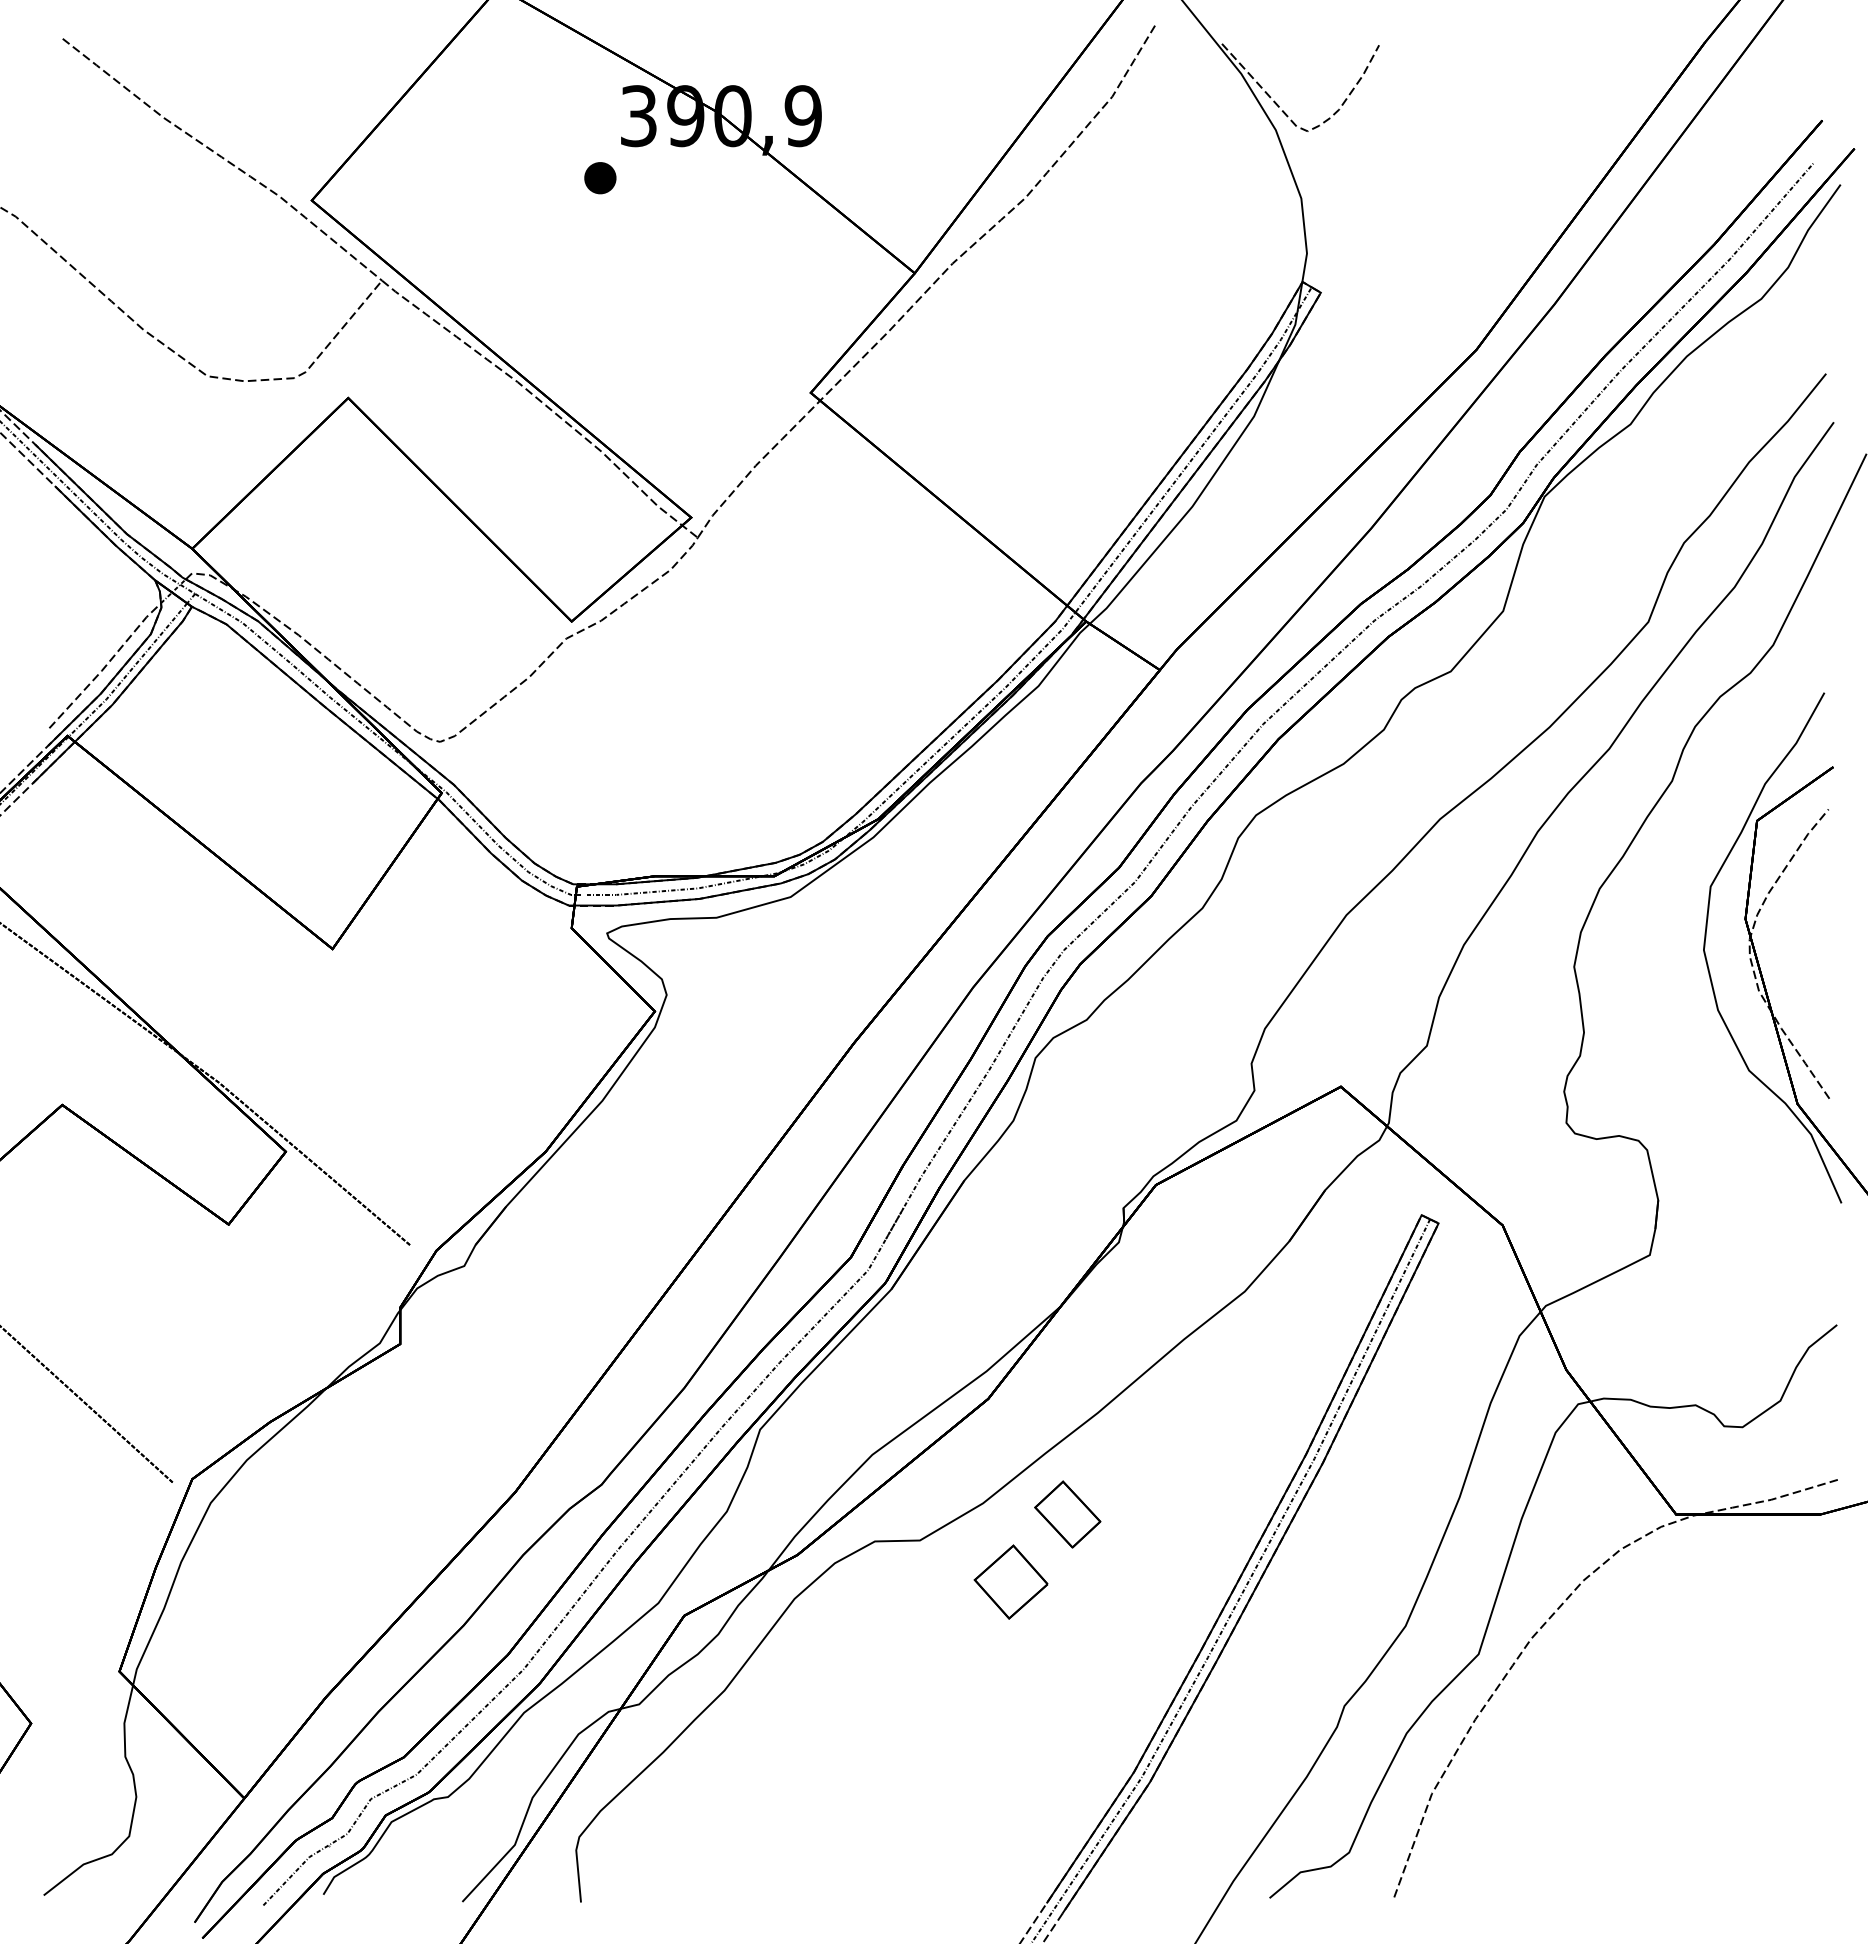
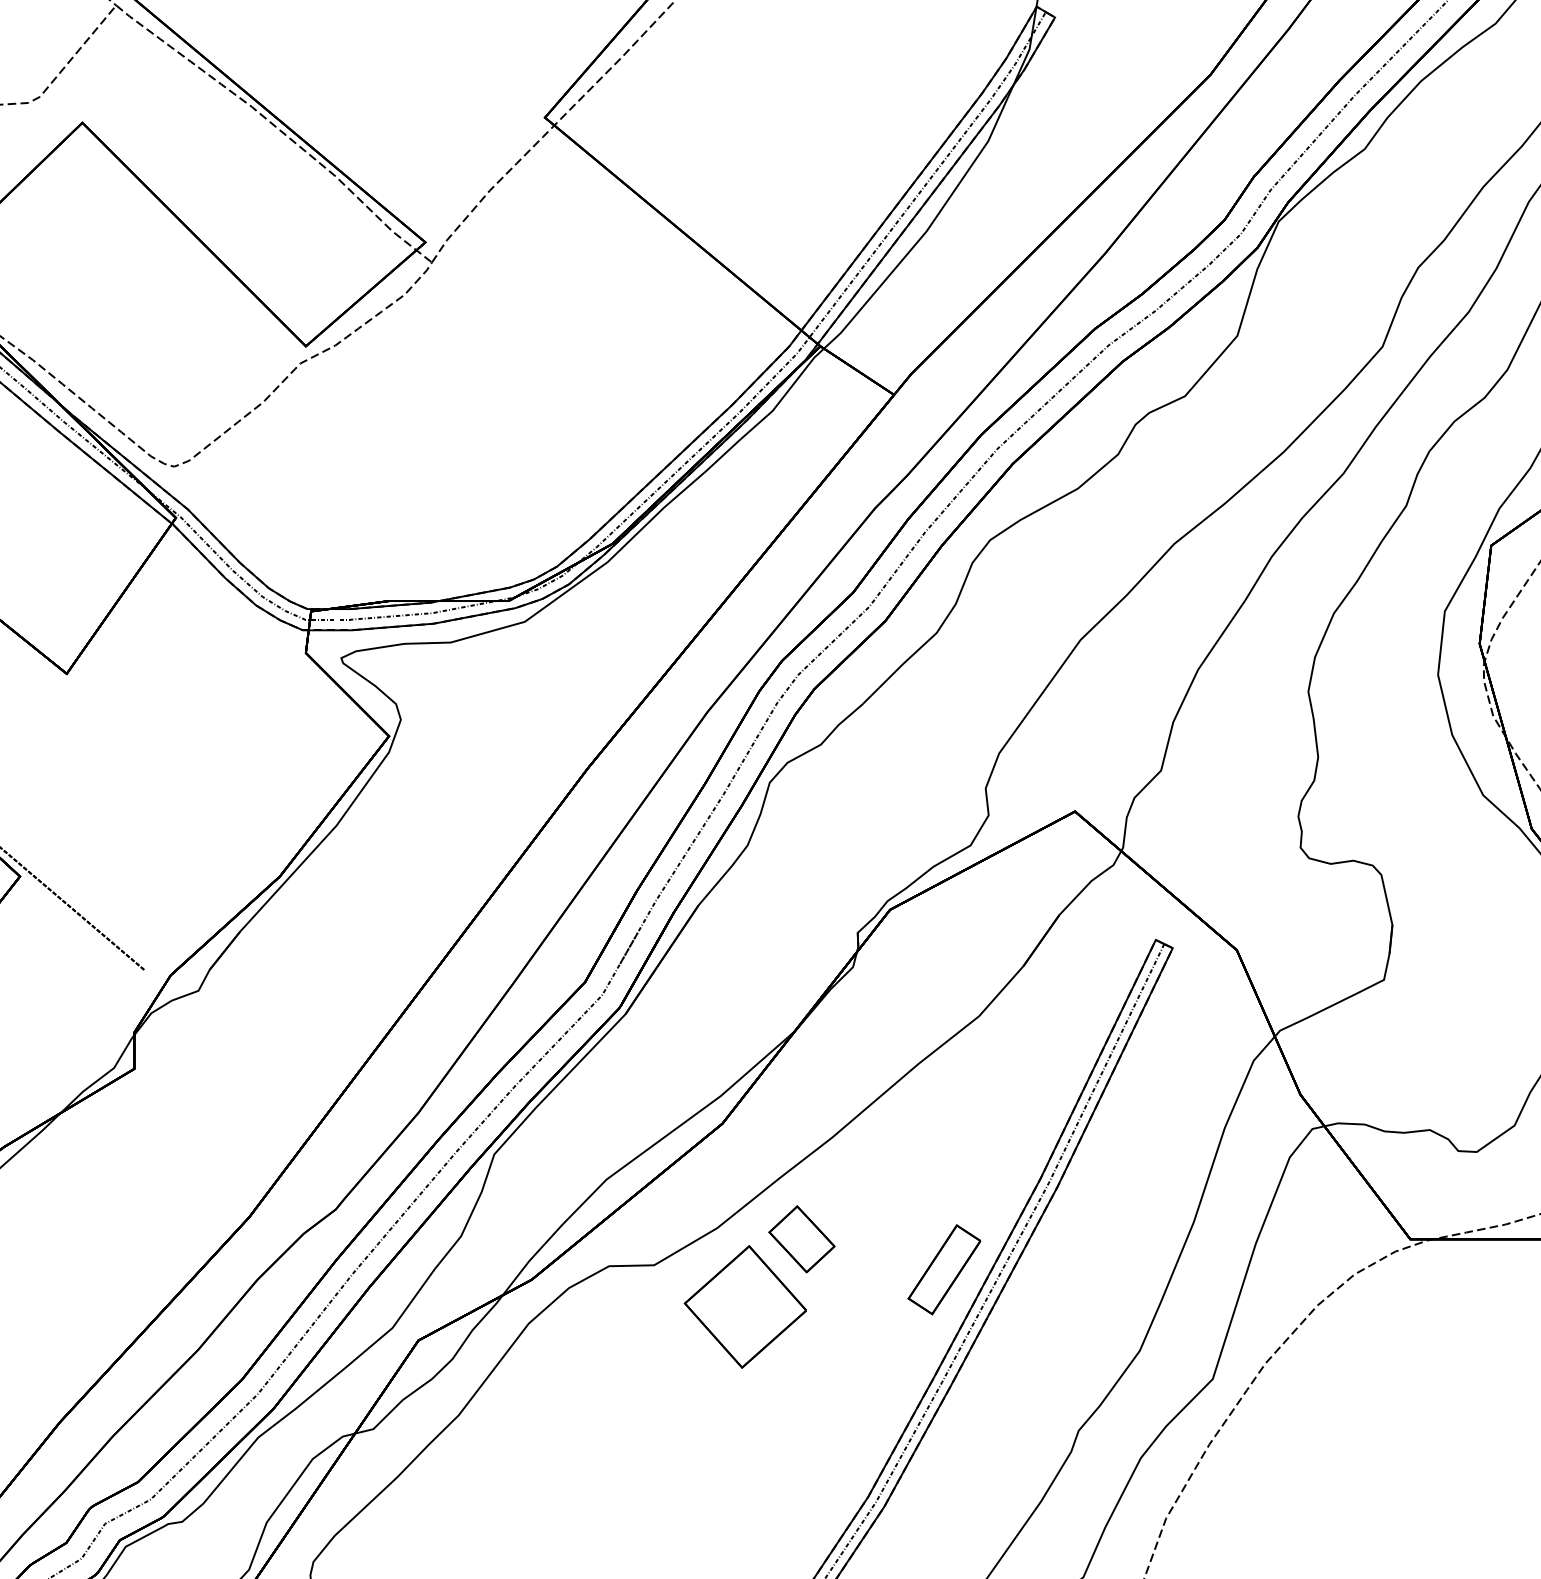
part: (1209, 1544) -> (943, 1269), added
part: (1010, 1581) -> (744, 1306), size x1.67

